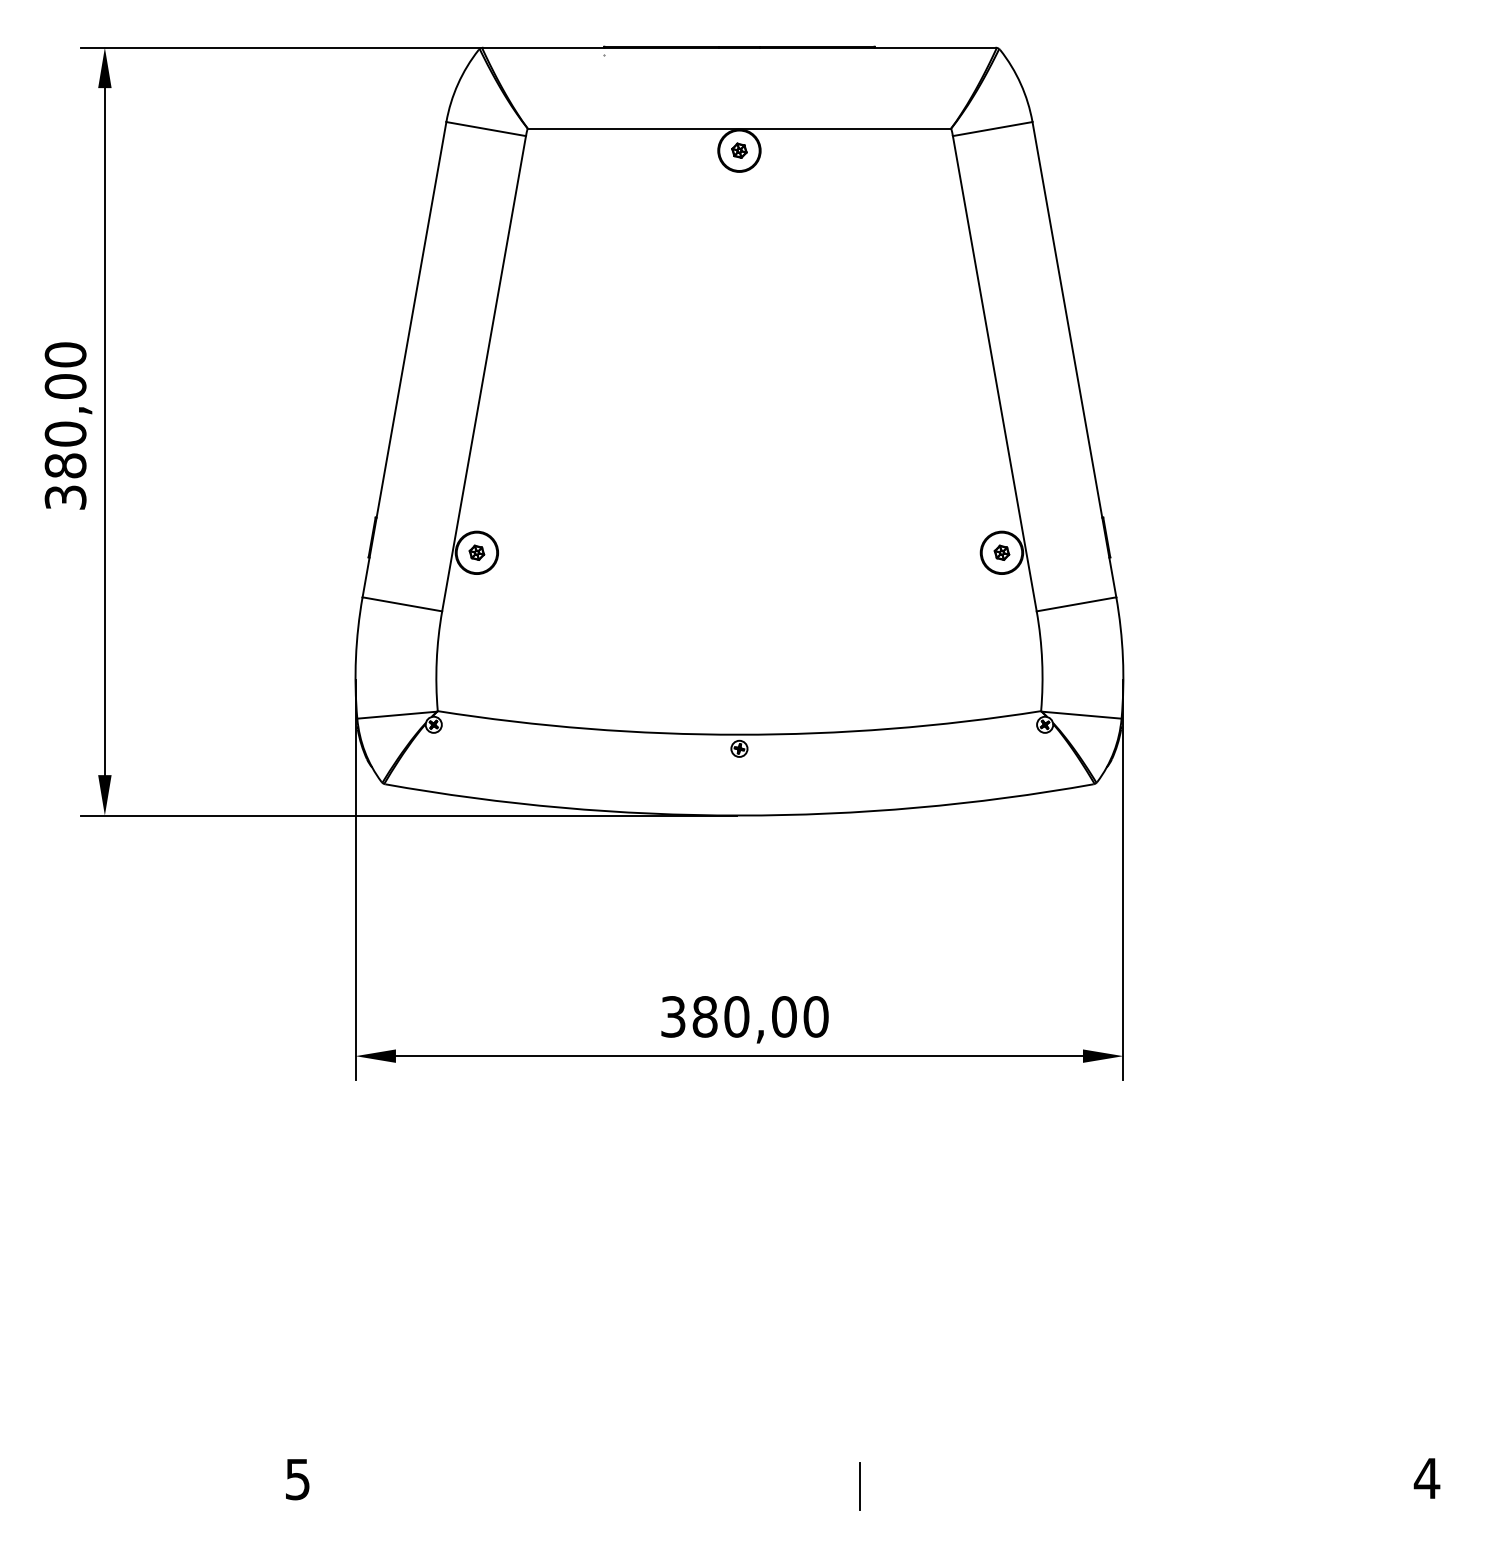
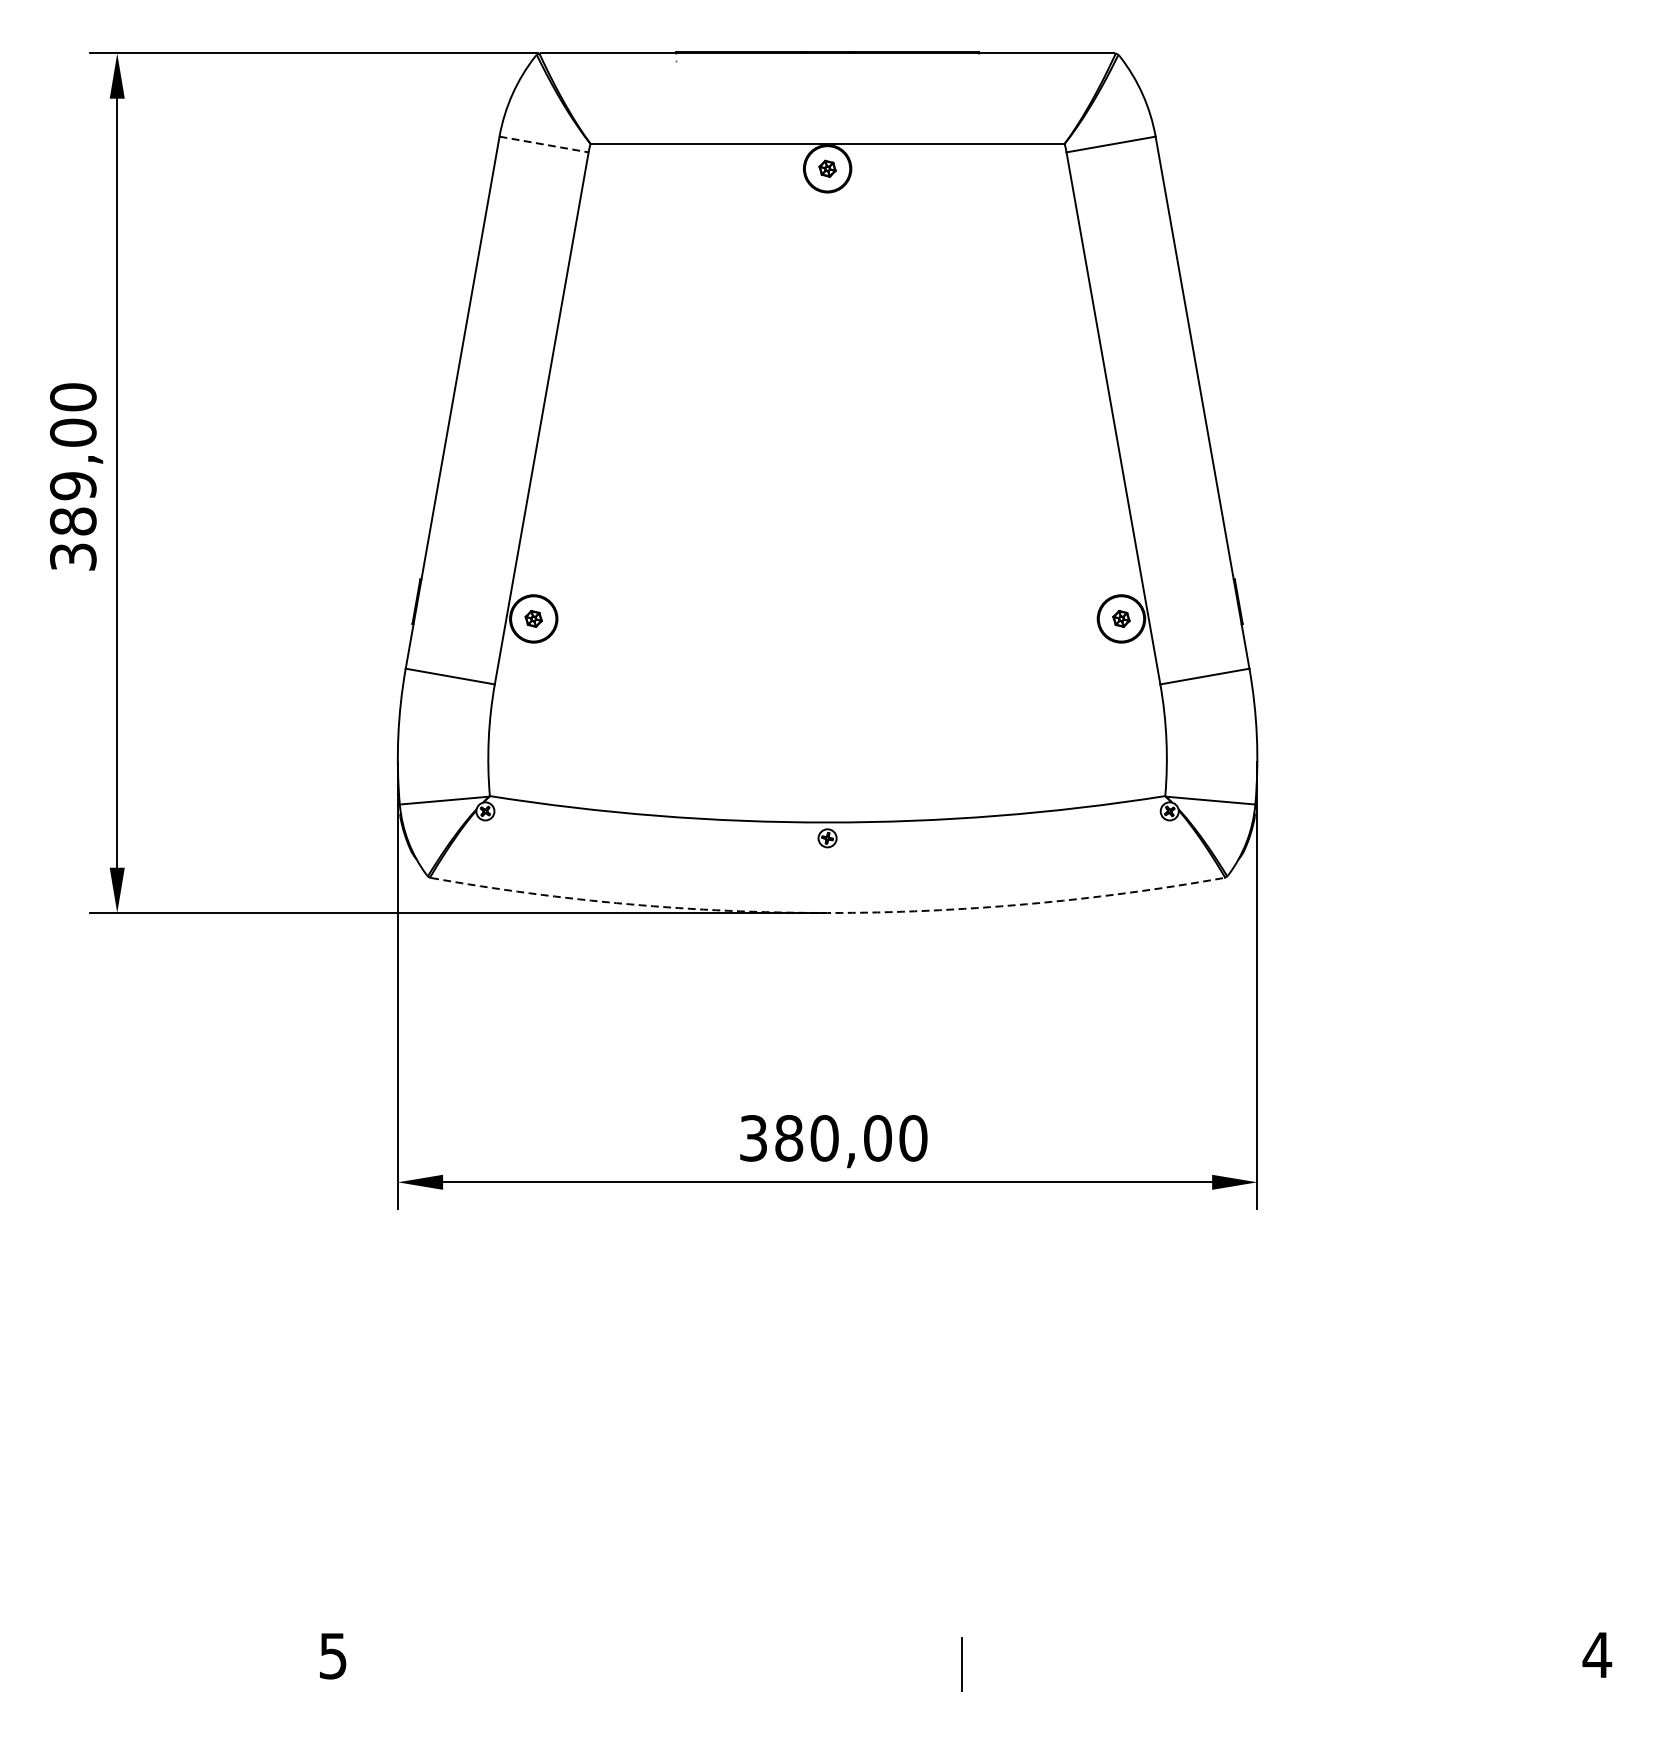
line: (486, 129) -> (544, 145), solid -> dashed
text: (65, 433) -> (73, 485), 380,00 -> 389,00
arc: (739, 815) -> (827, 912), solid -> dashed

